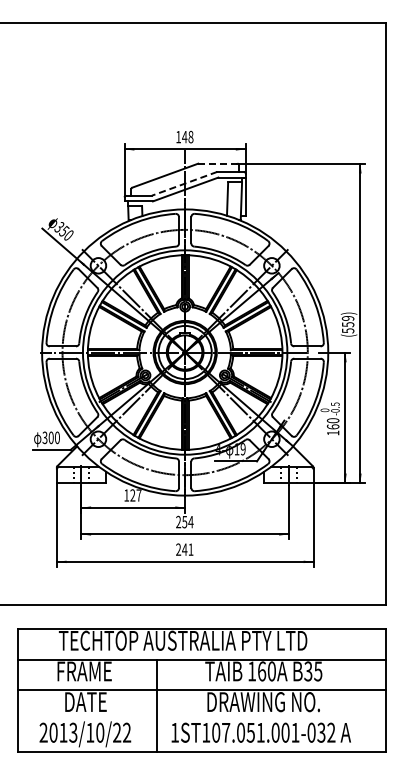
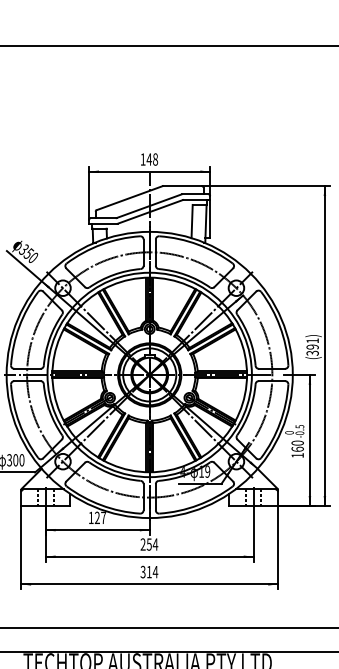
line: (217, 163) -> (182, 185), dashed -> solid
line: (184, 183) -> (149, 205), dashed -> solid
text: (347, 324) -> (312, 346), (559) -> (391)
text: (184, 549) -> (149, 571), 241 -> 314

